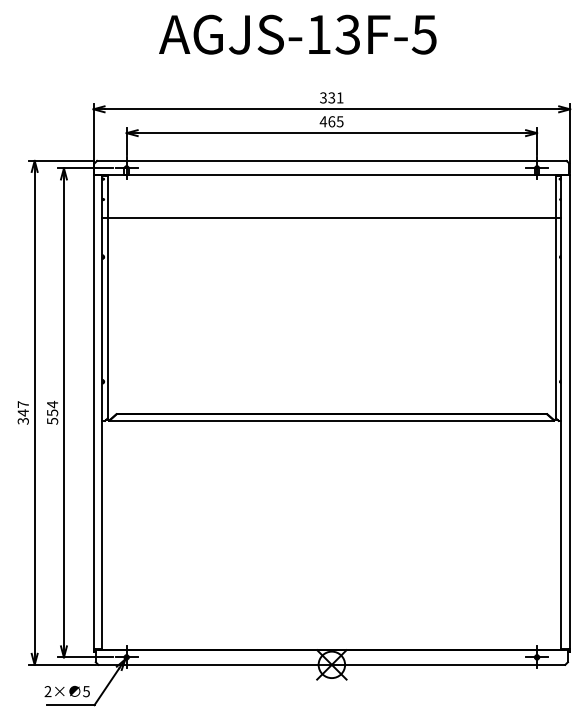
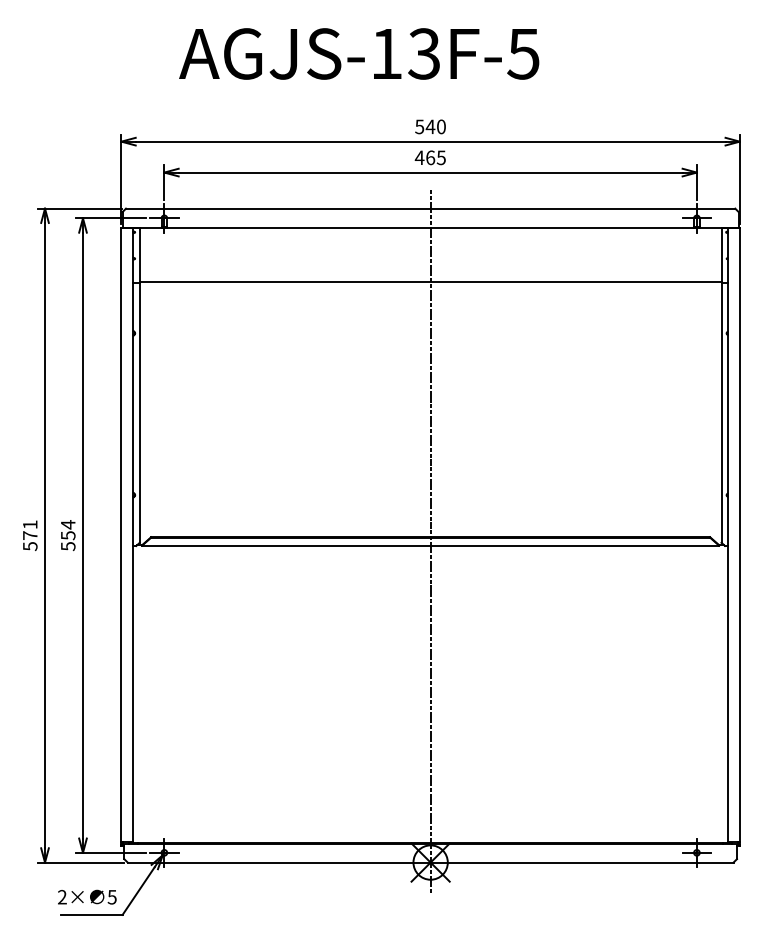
text: (297, 34) -> (358, 53), moved
text: (331, 97) -> (430, 126), 331 -> 540
text: (22, 412) -> (29, 535), 347 -> 571
line: (331, 417) -> (430, 541), added

